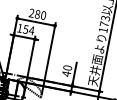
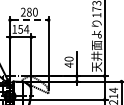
line: (36, 22) -> (29, 20), solid -> dashed

